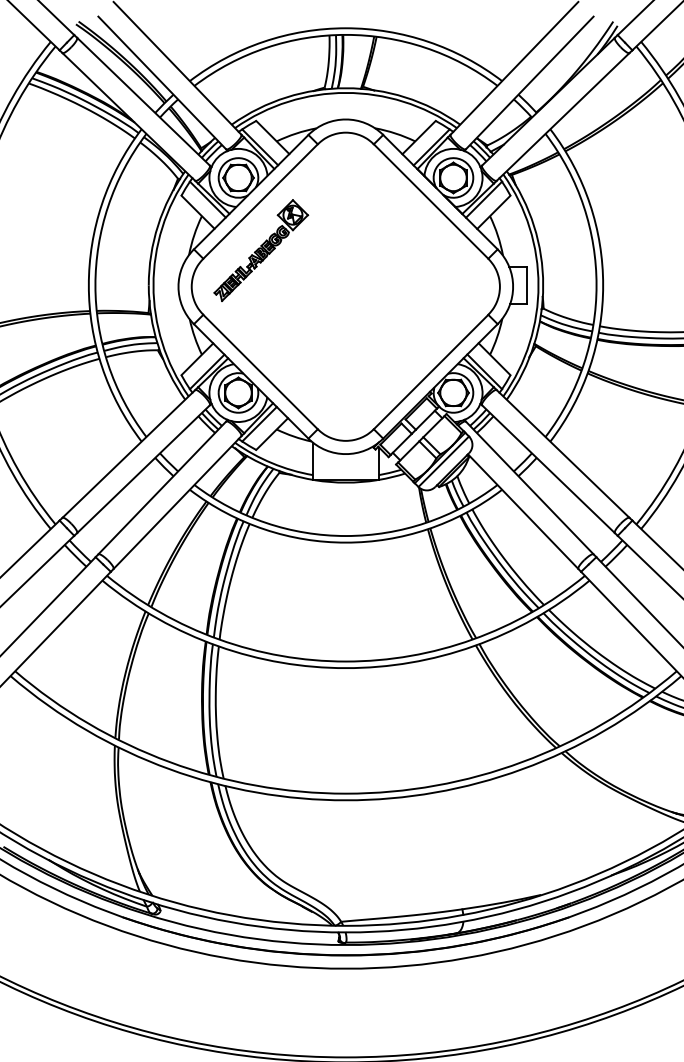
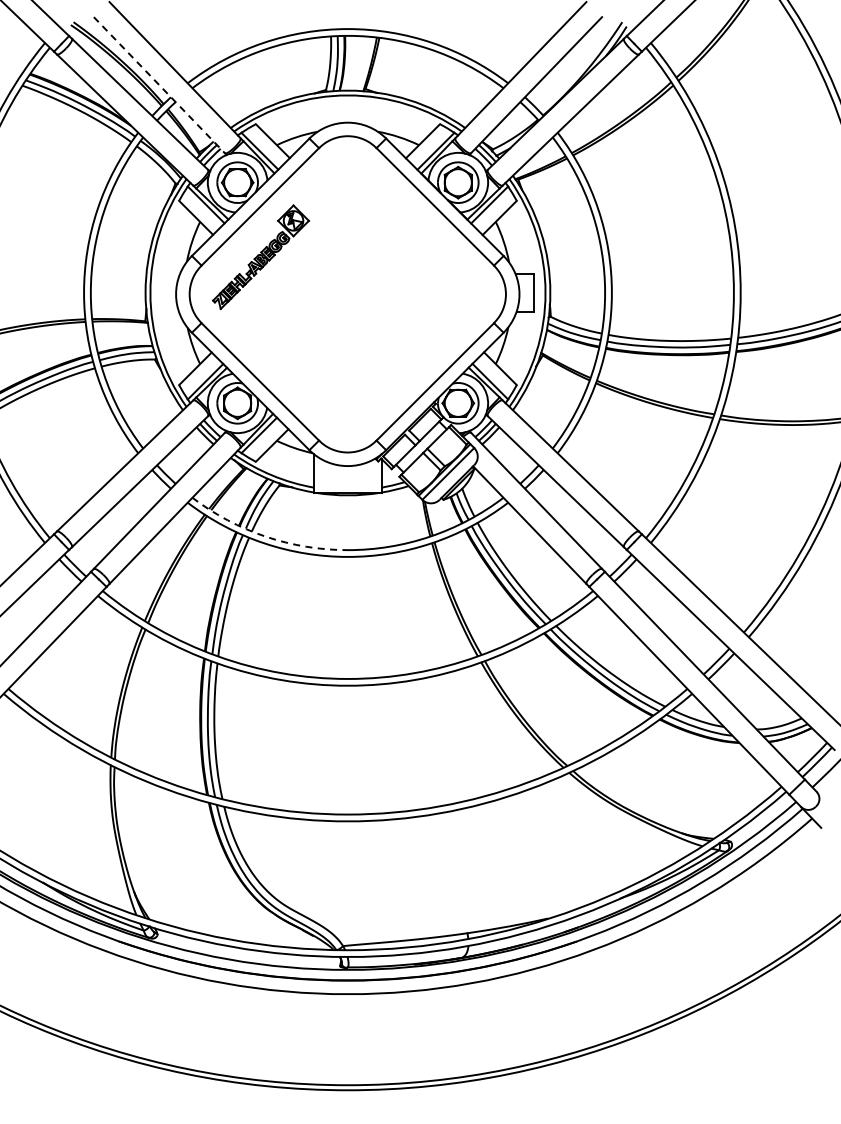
line: (162, 83) -> (159, 85), solid -> dashed
arc: (265, 522) -> (265, 536), solid -> dashed

